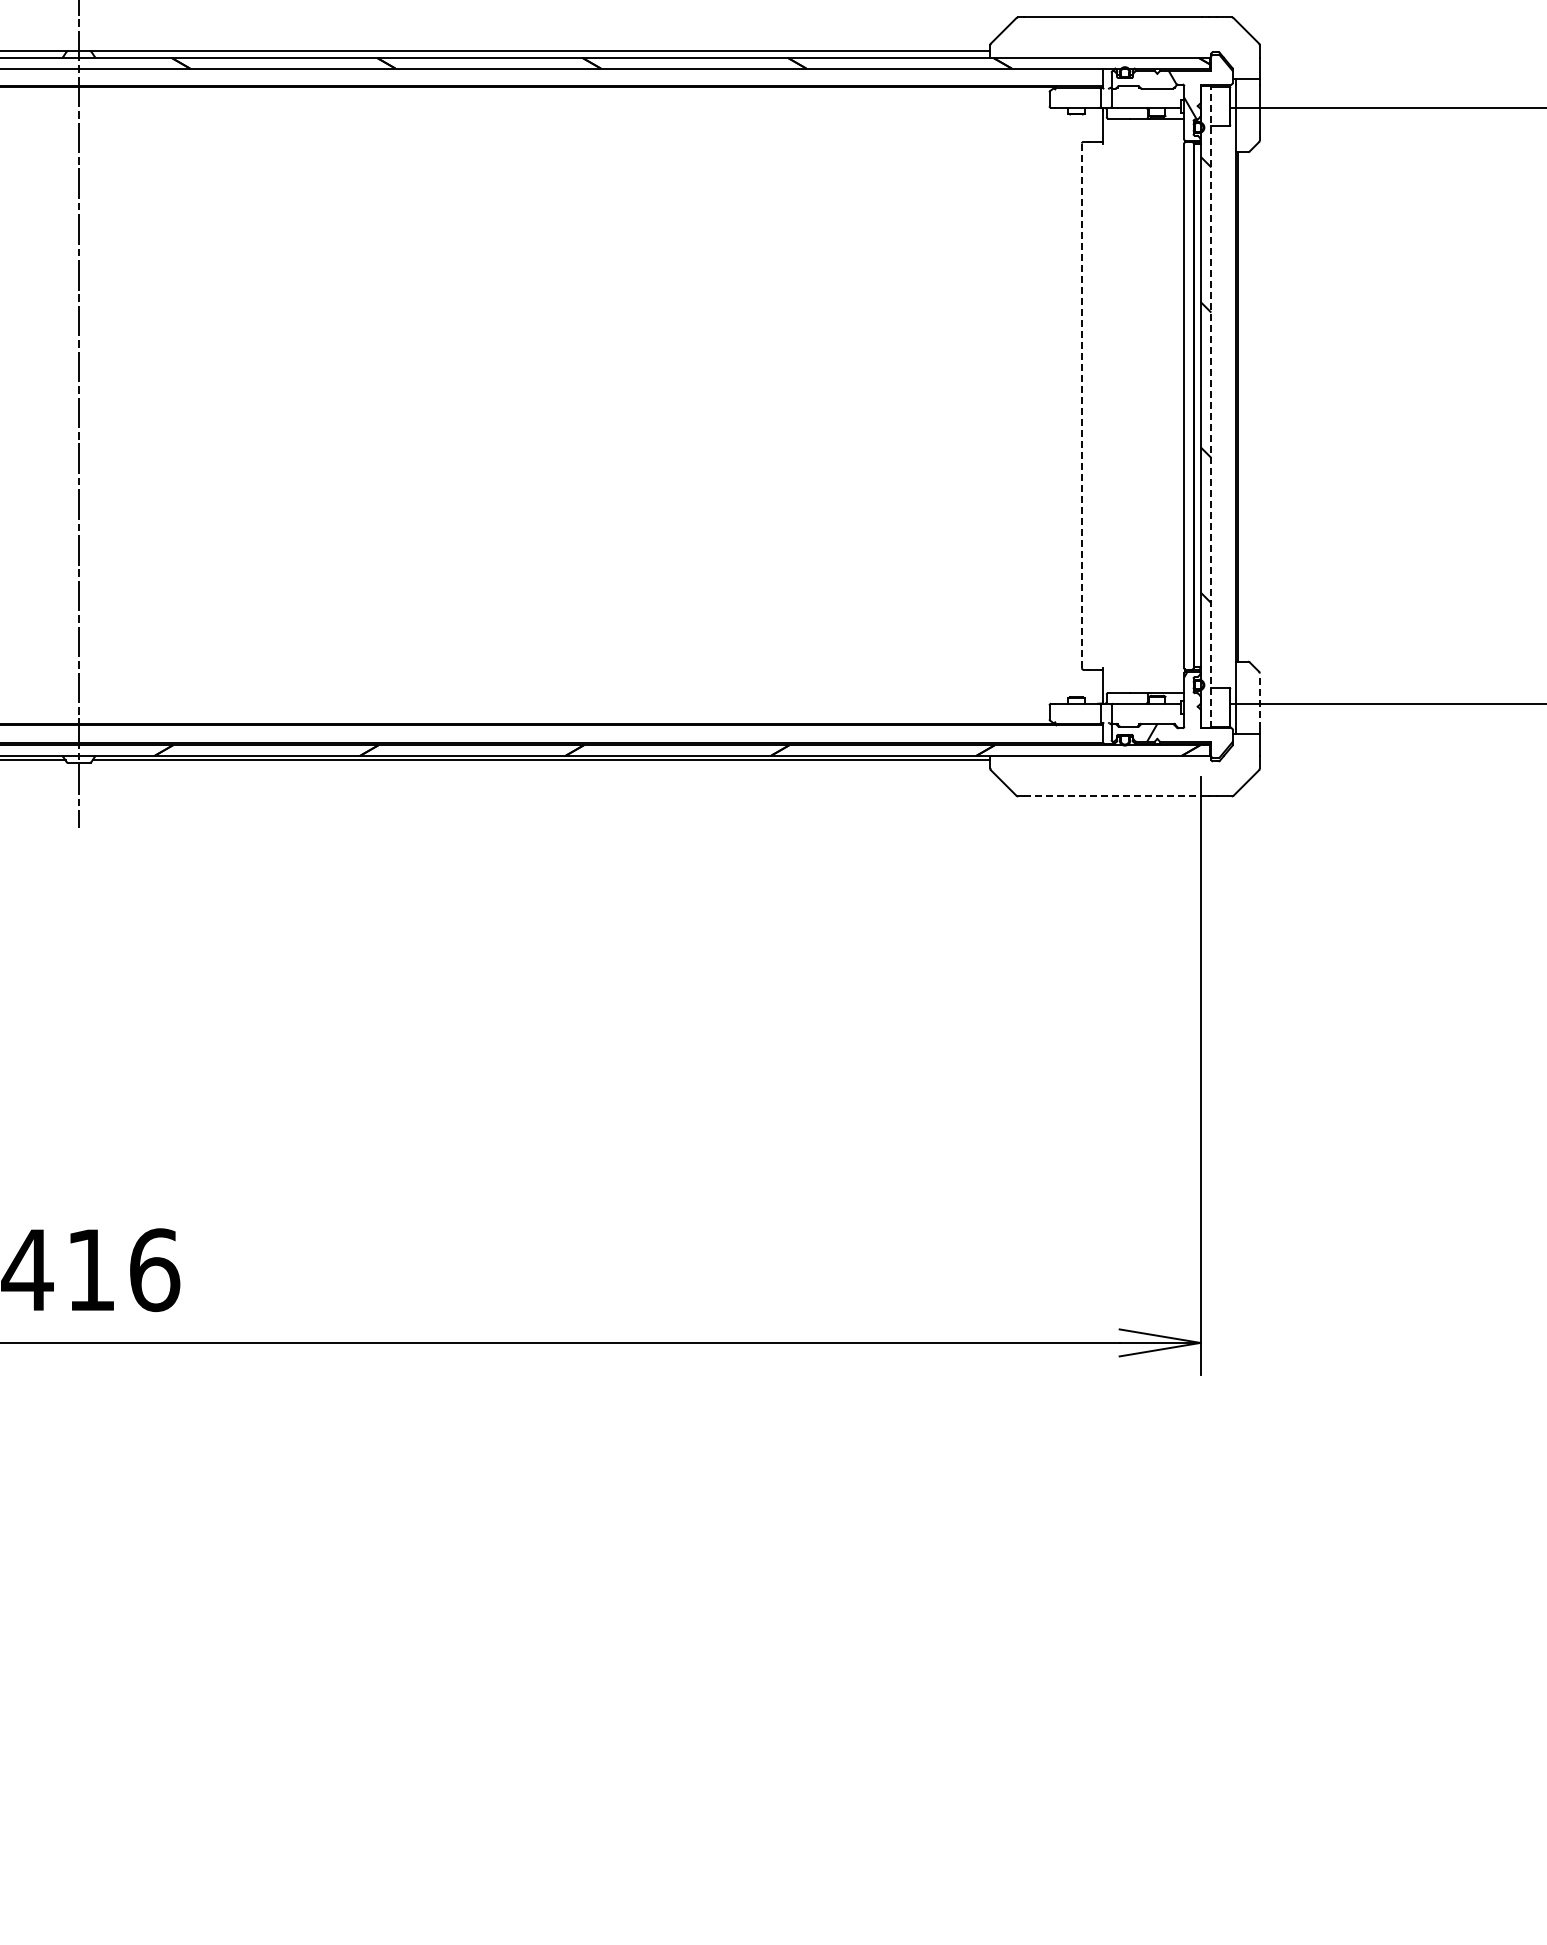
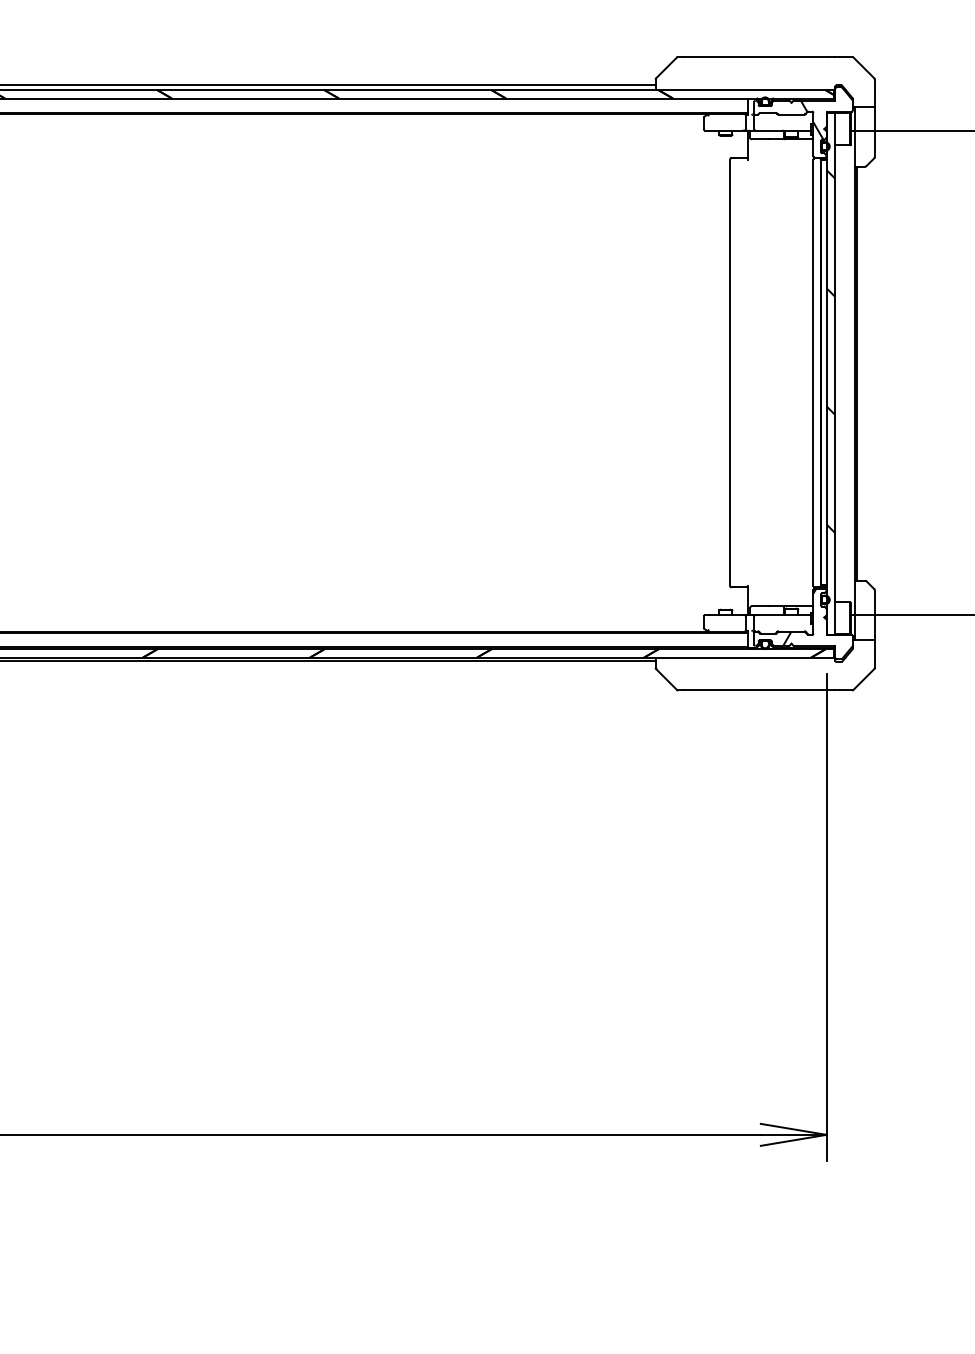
line: (1081, 406) -> (729, 373), dashed -> solid
line: (1211, 406) -> (835, 373), dashed -> solid
line: (1259, 701) -> (874, 613), dashed -> solid
line: (1112, 796) -> (755, 690), dashed -> solid

